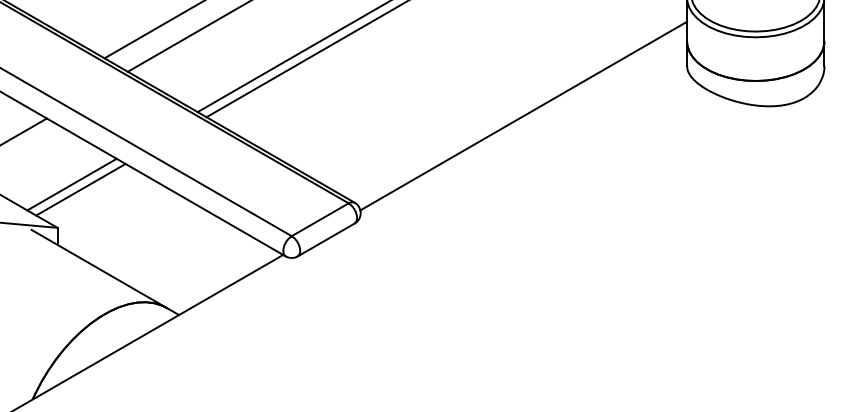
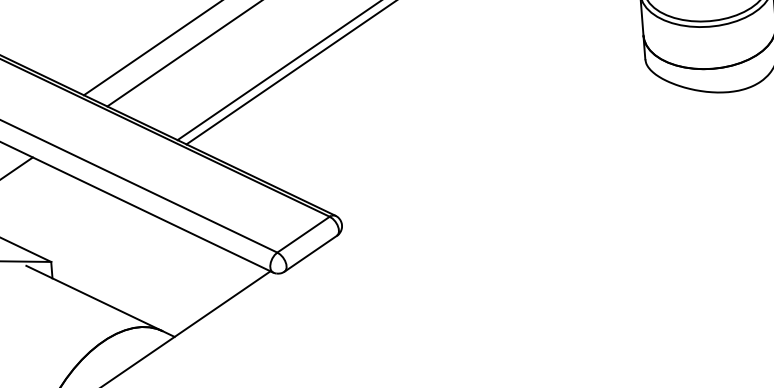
line: (523, 115) -> (491, 119), removed
line: (71, 184) -> (61, 219), removed
line: (80, 189) -> (70, 223), removed

